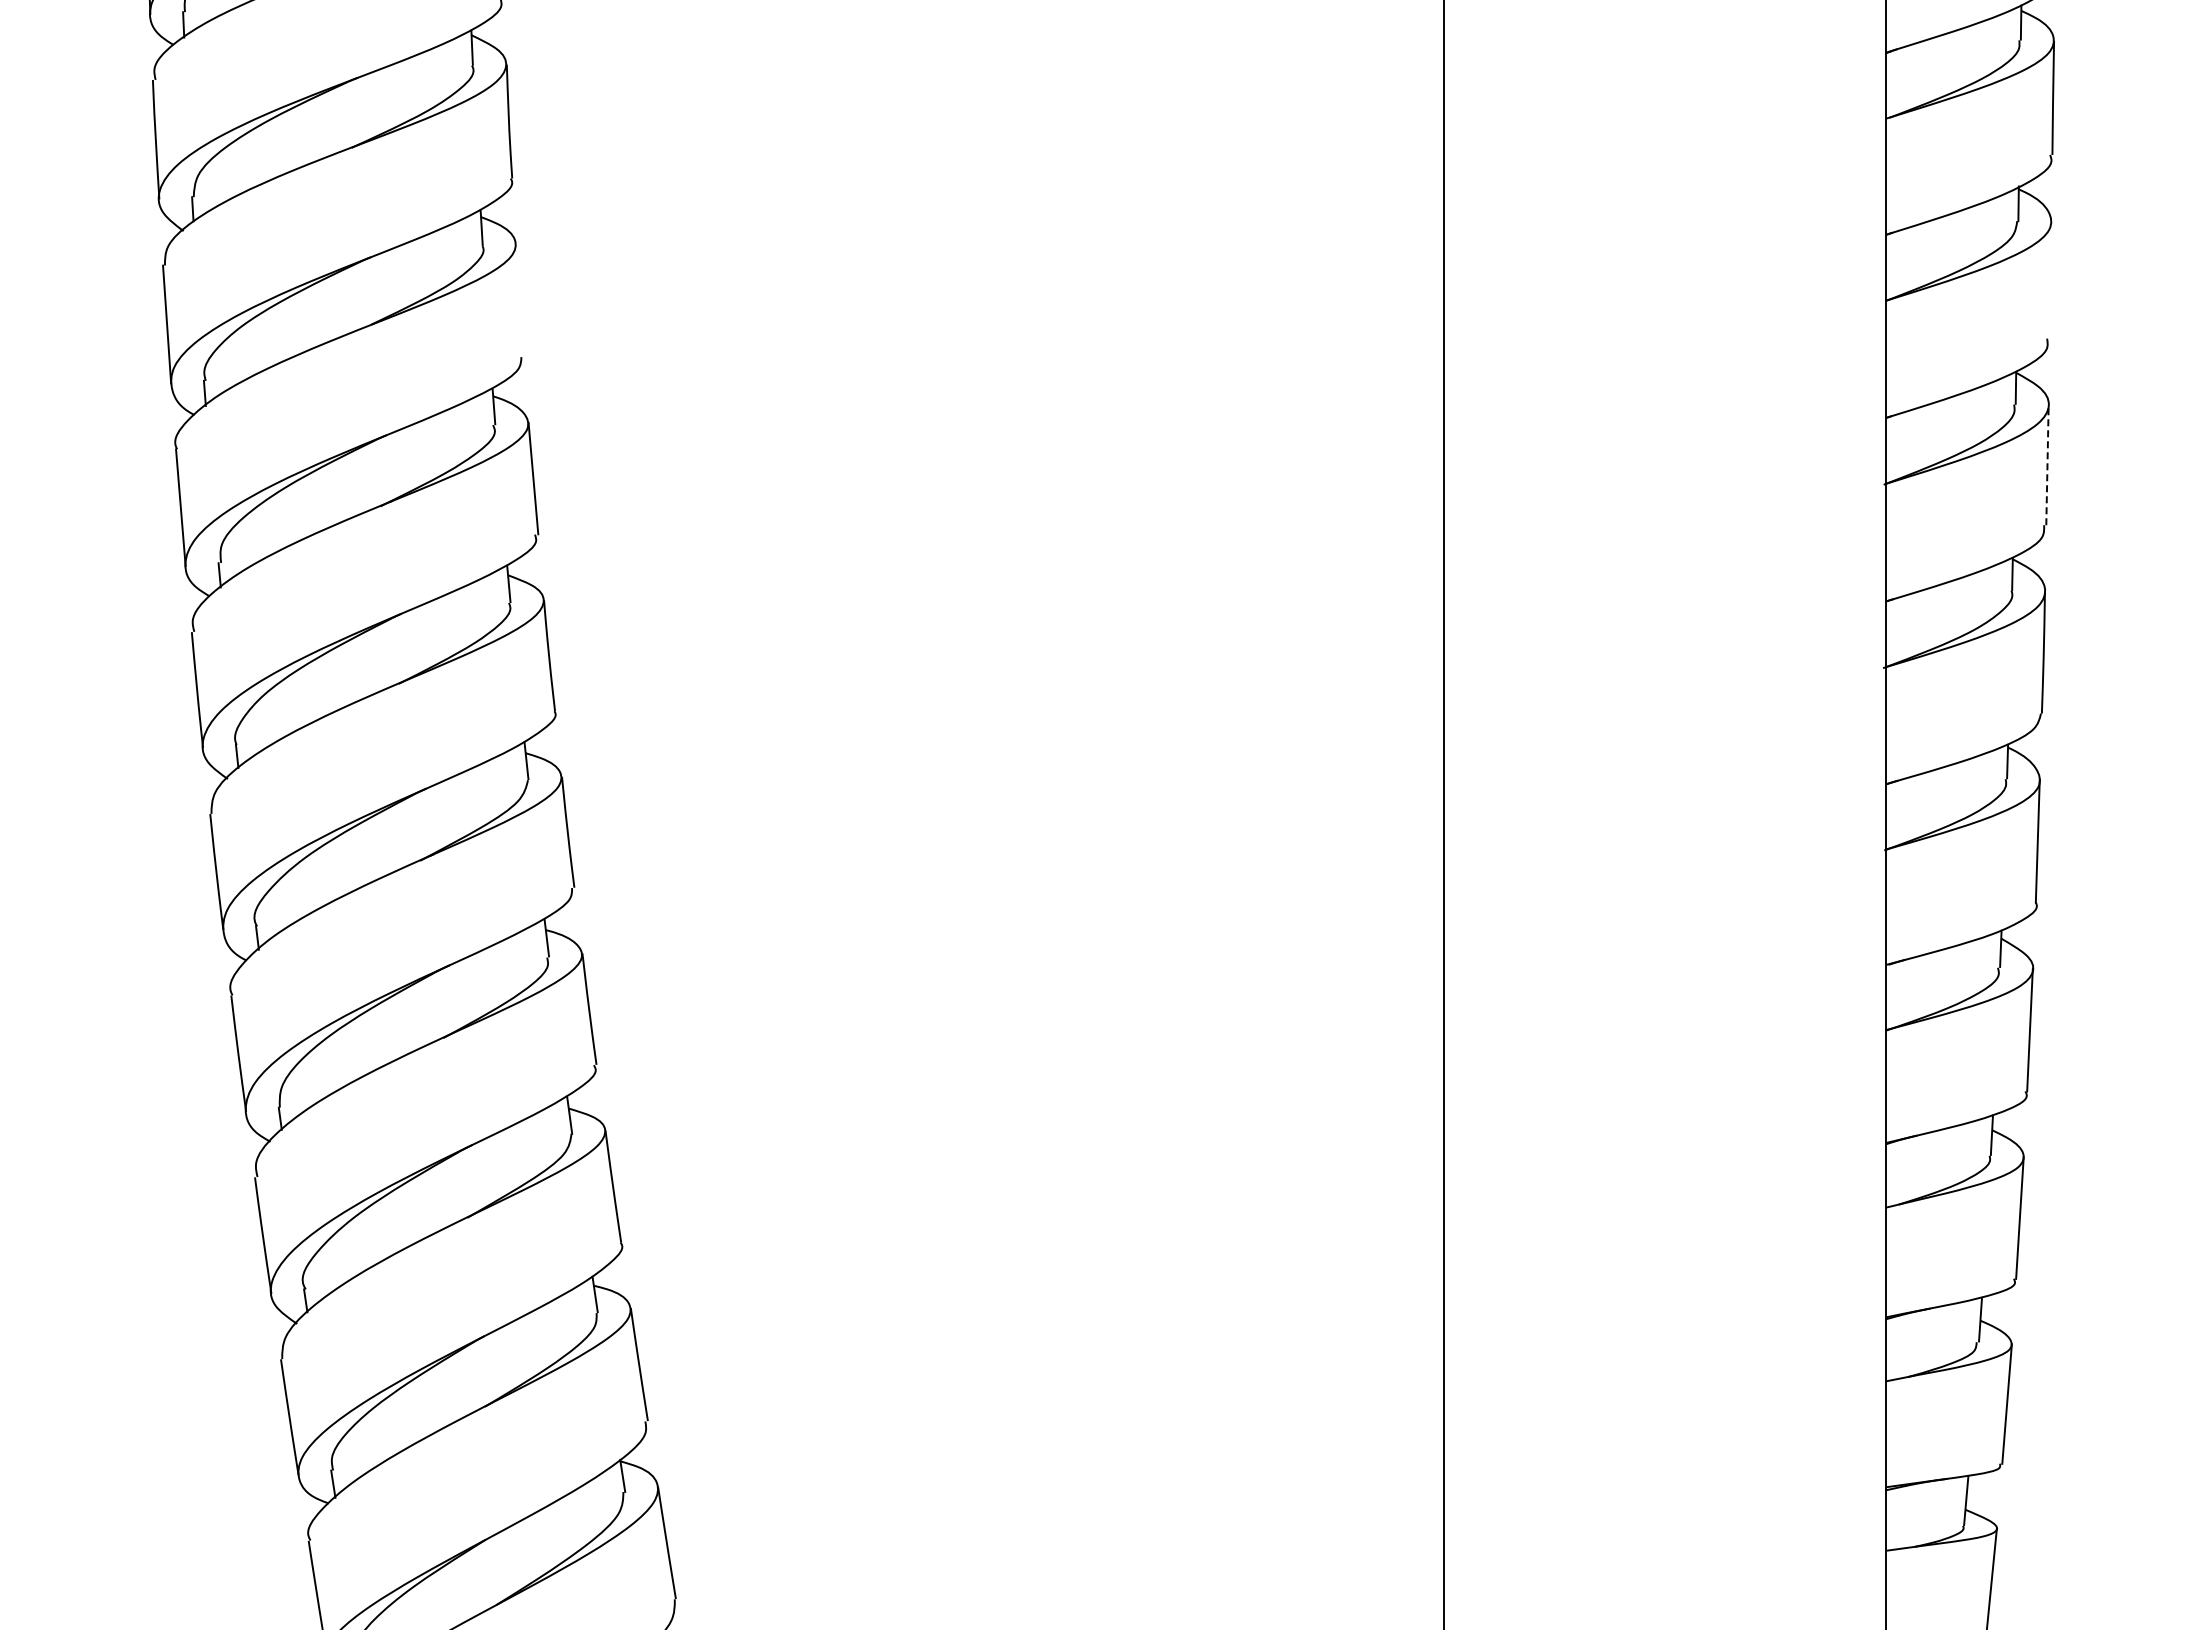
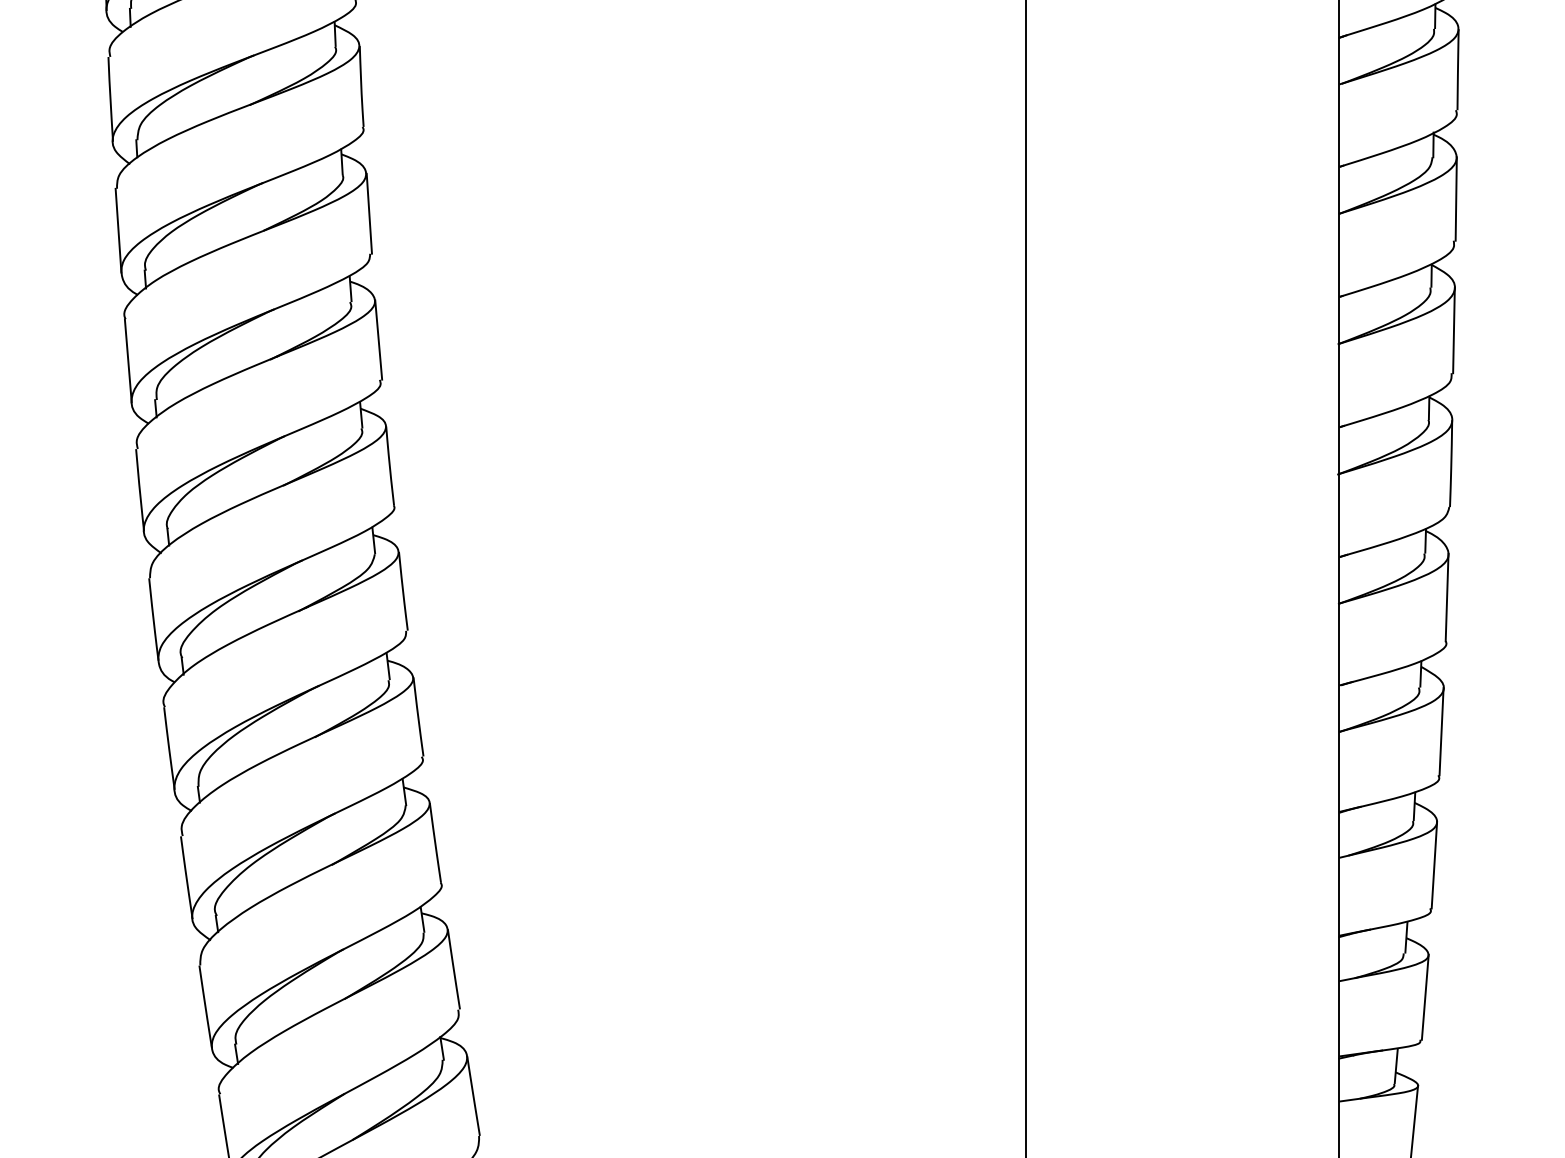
line: (2050, 279) -> (1456, 198), added
line: (519, 300) -> (368, 213), added
line: (2047, 464) -> (1453, 330), dashed -> solid

